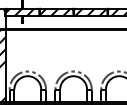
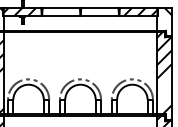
hatch: (55, 12) -> (59, 12), removed
hatch: (90, 12) -> (99, 12), removed

